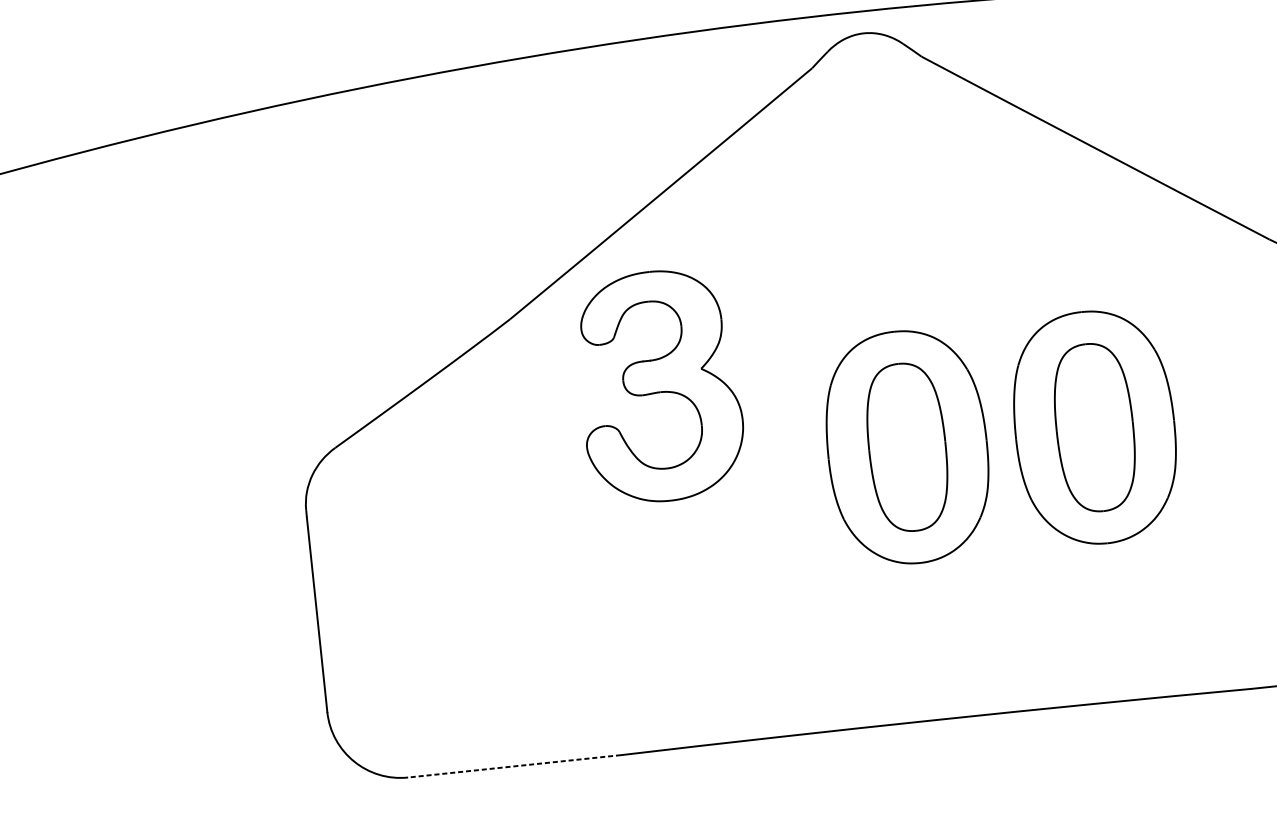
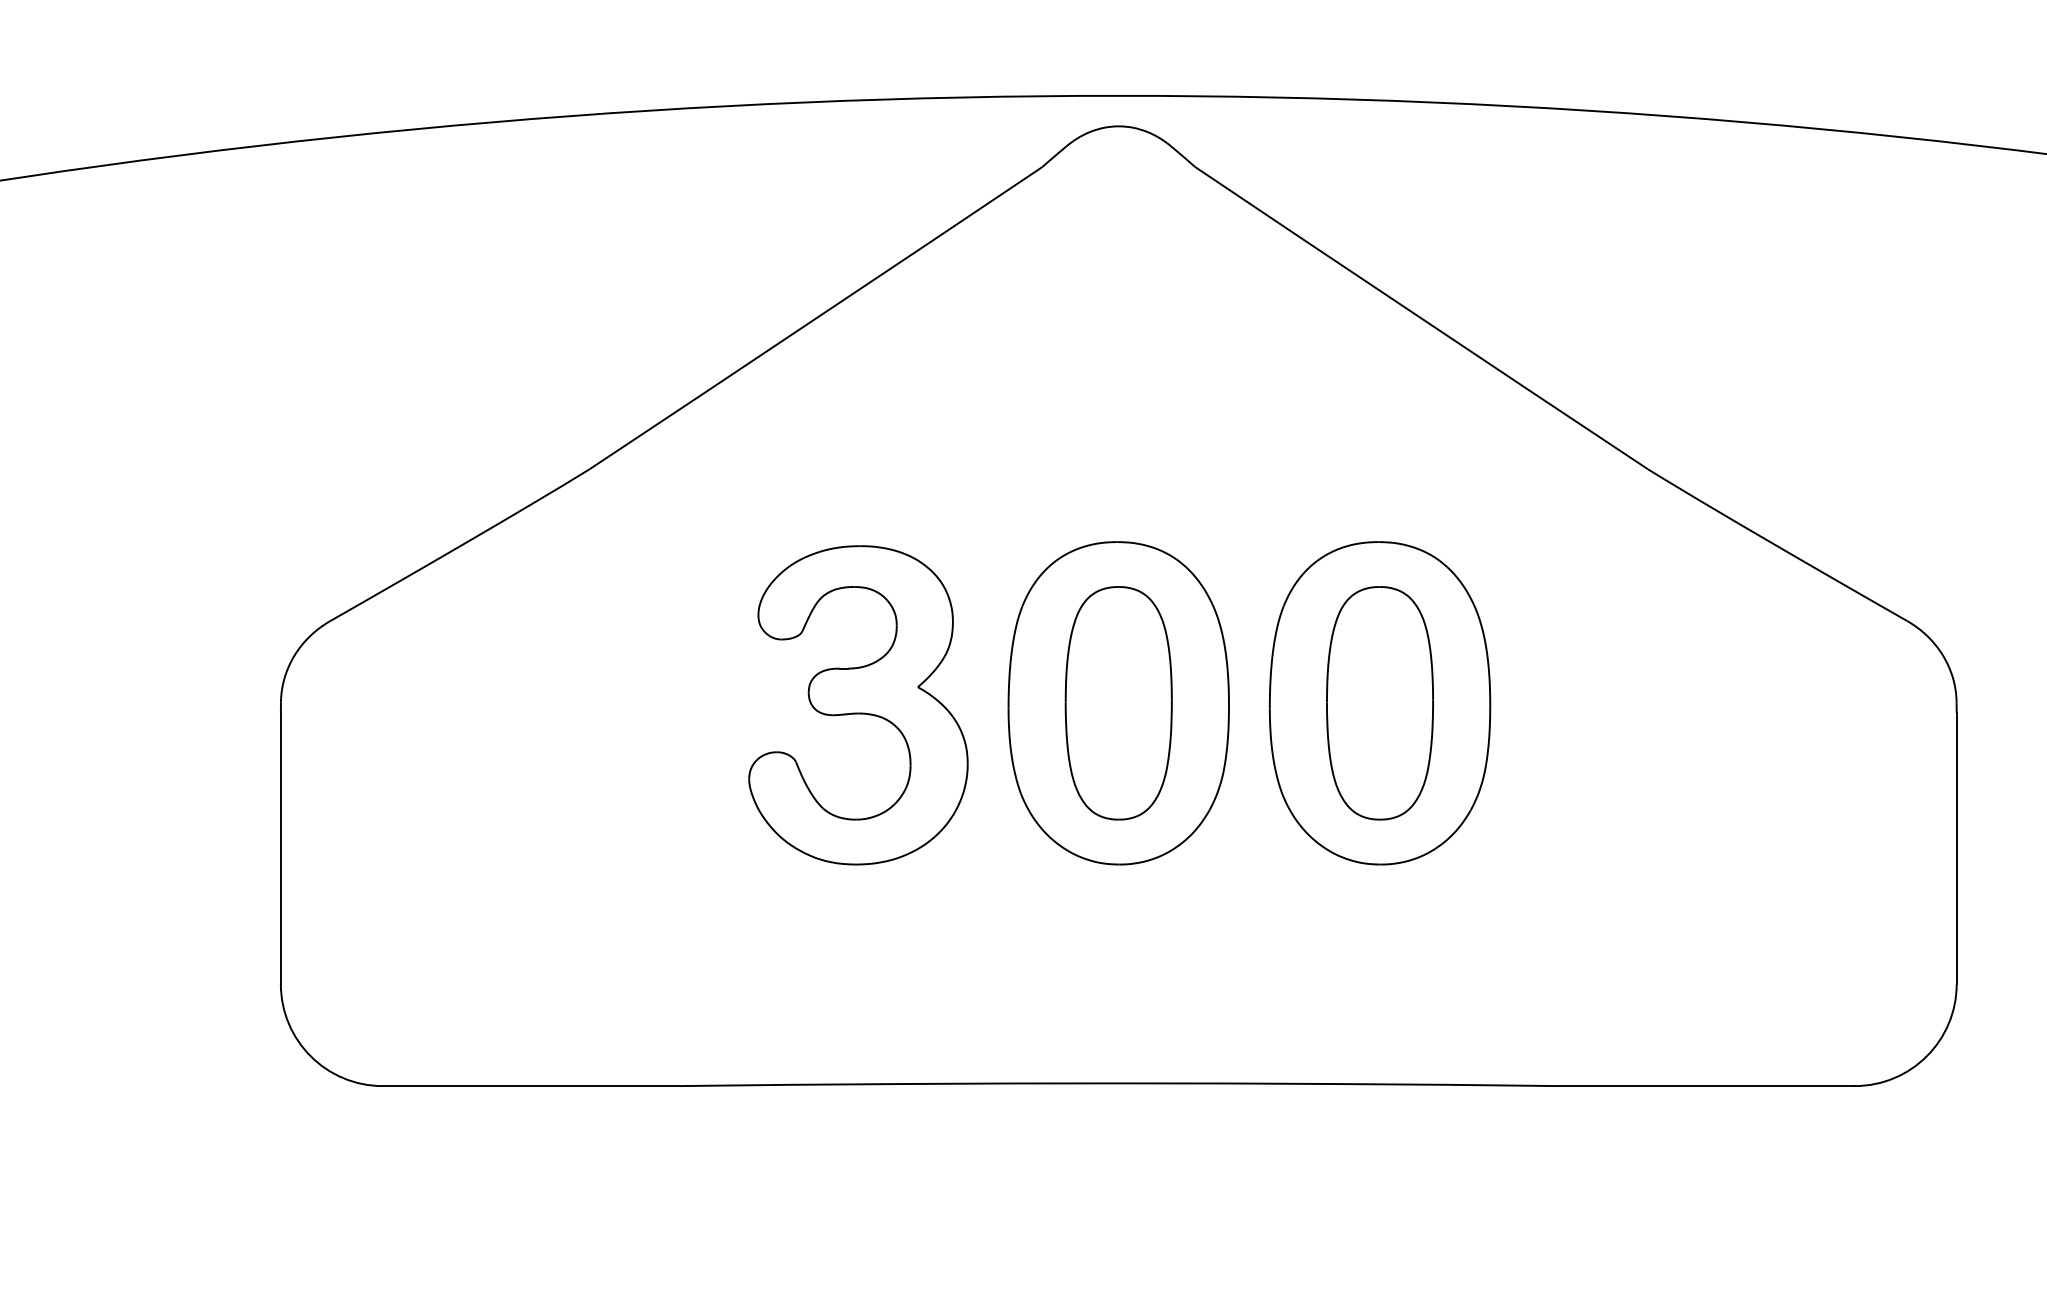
part: (659, 386) -> (858, 705), moved
line: (514, 766) -> (530, 1086), dashed -> solid

